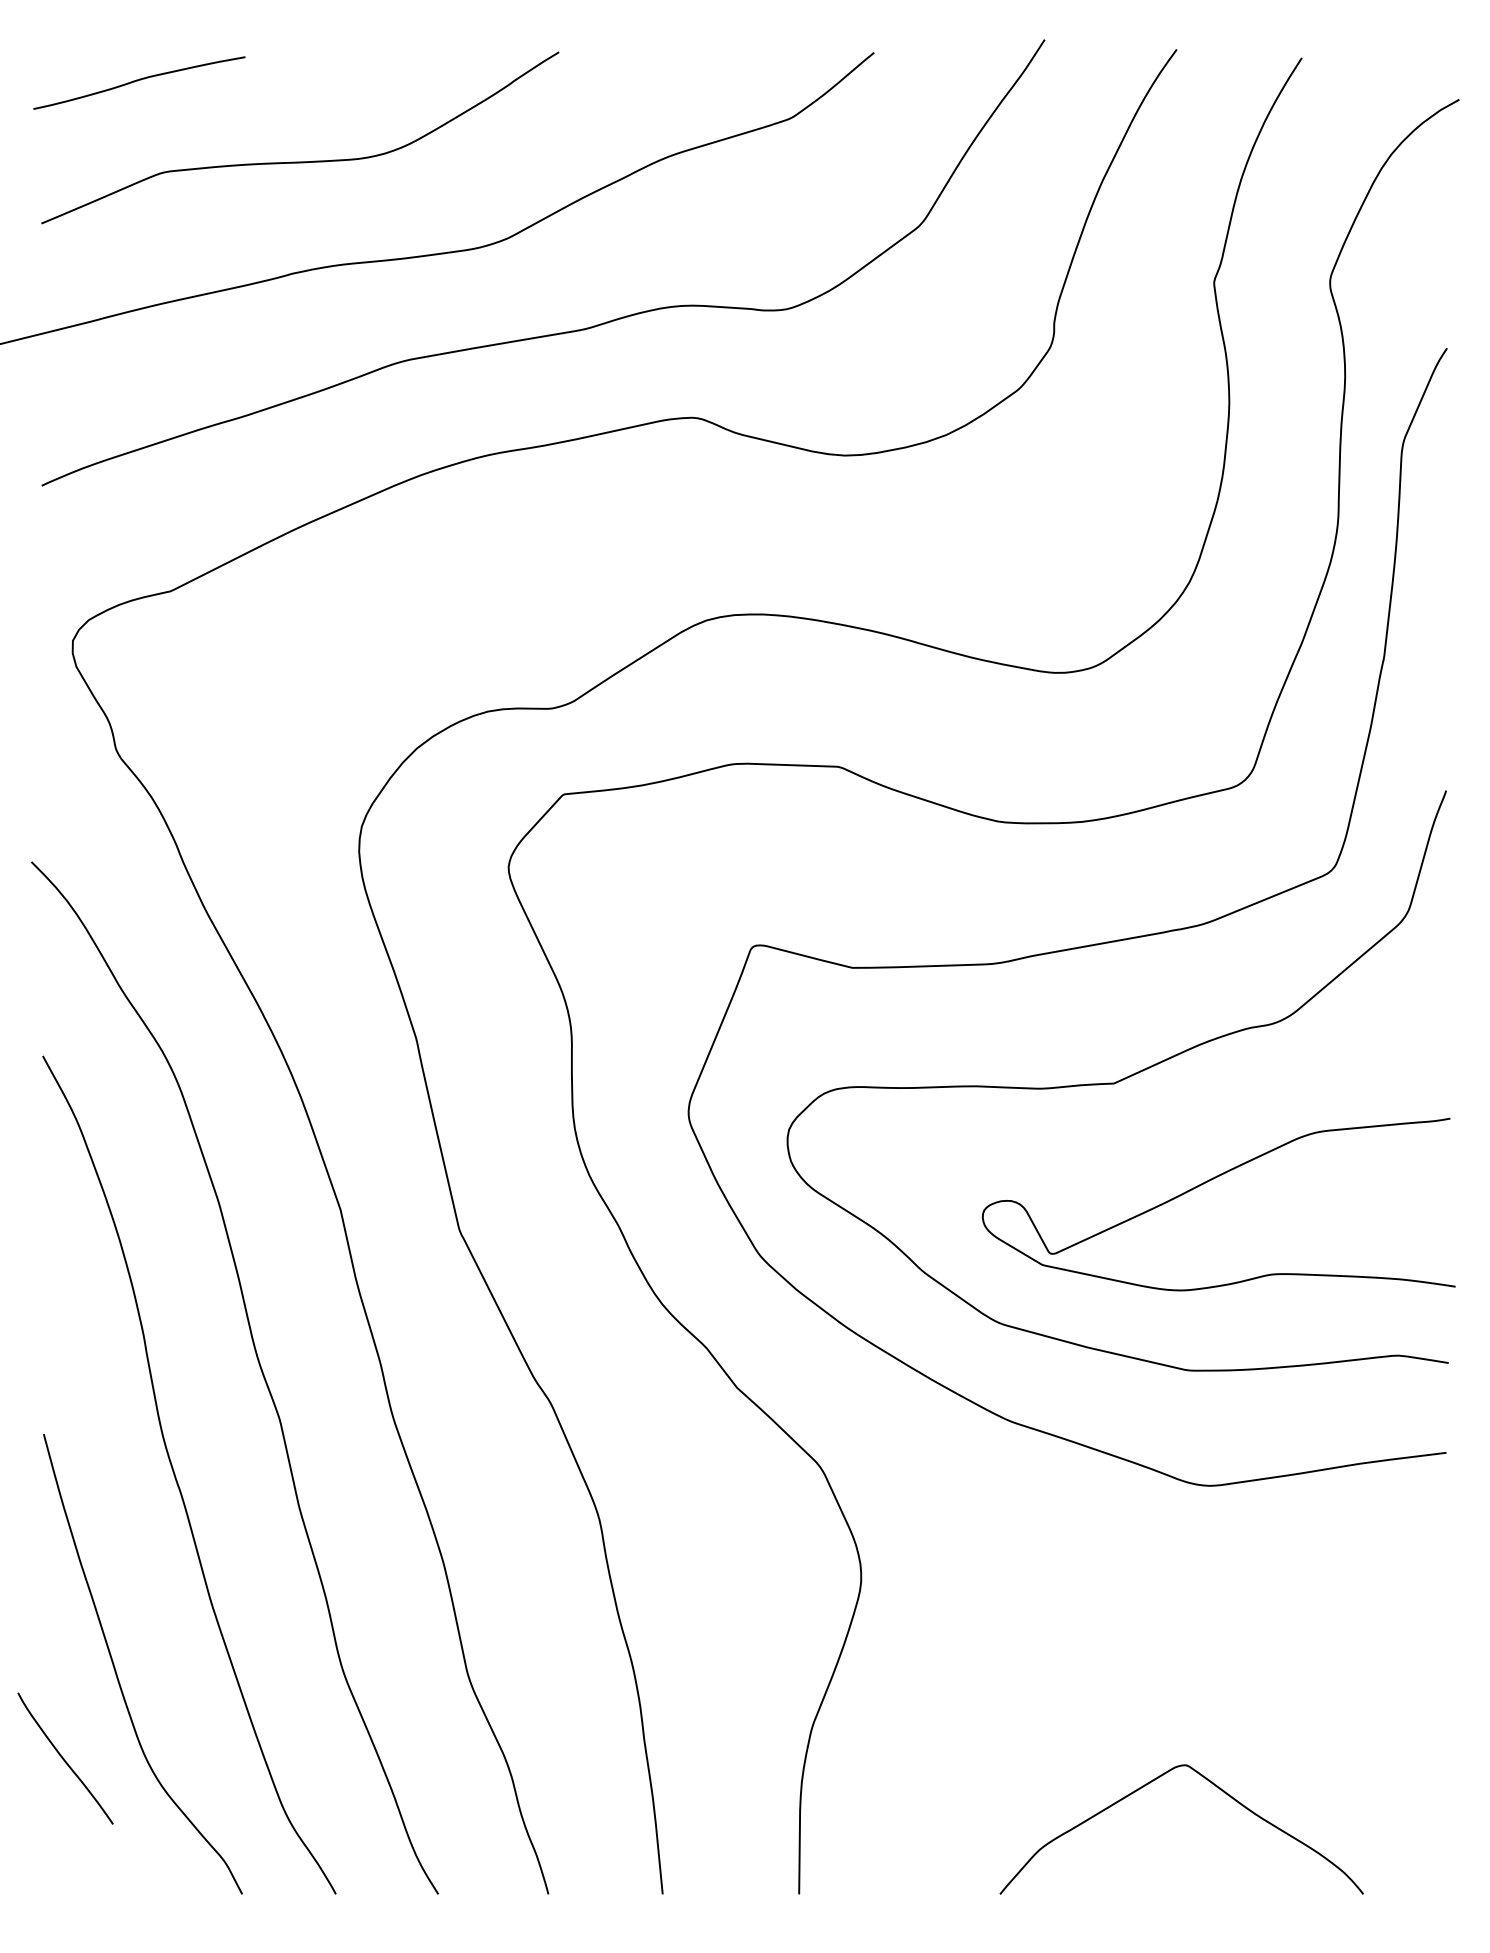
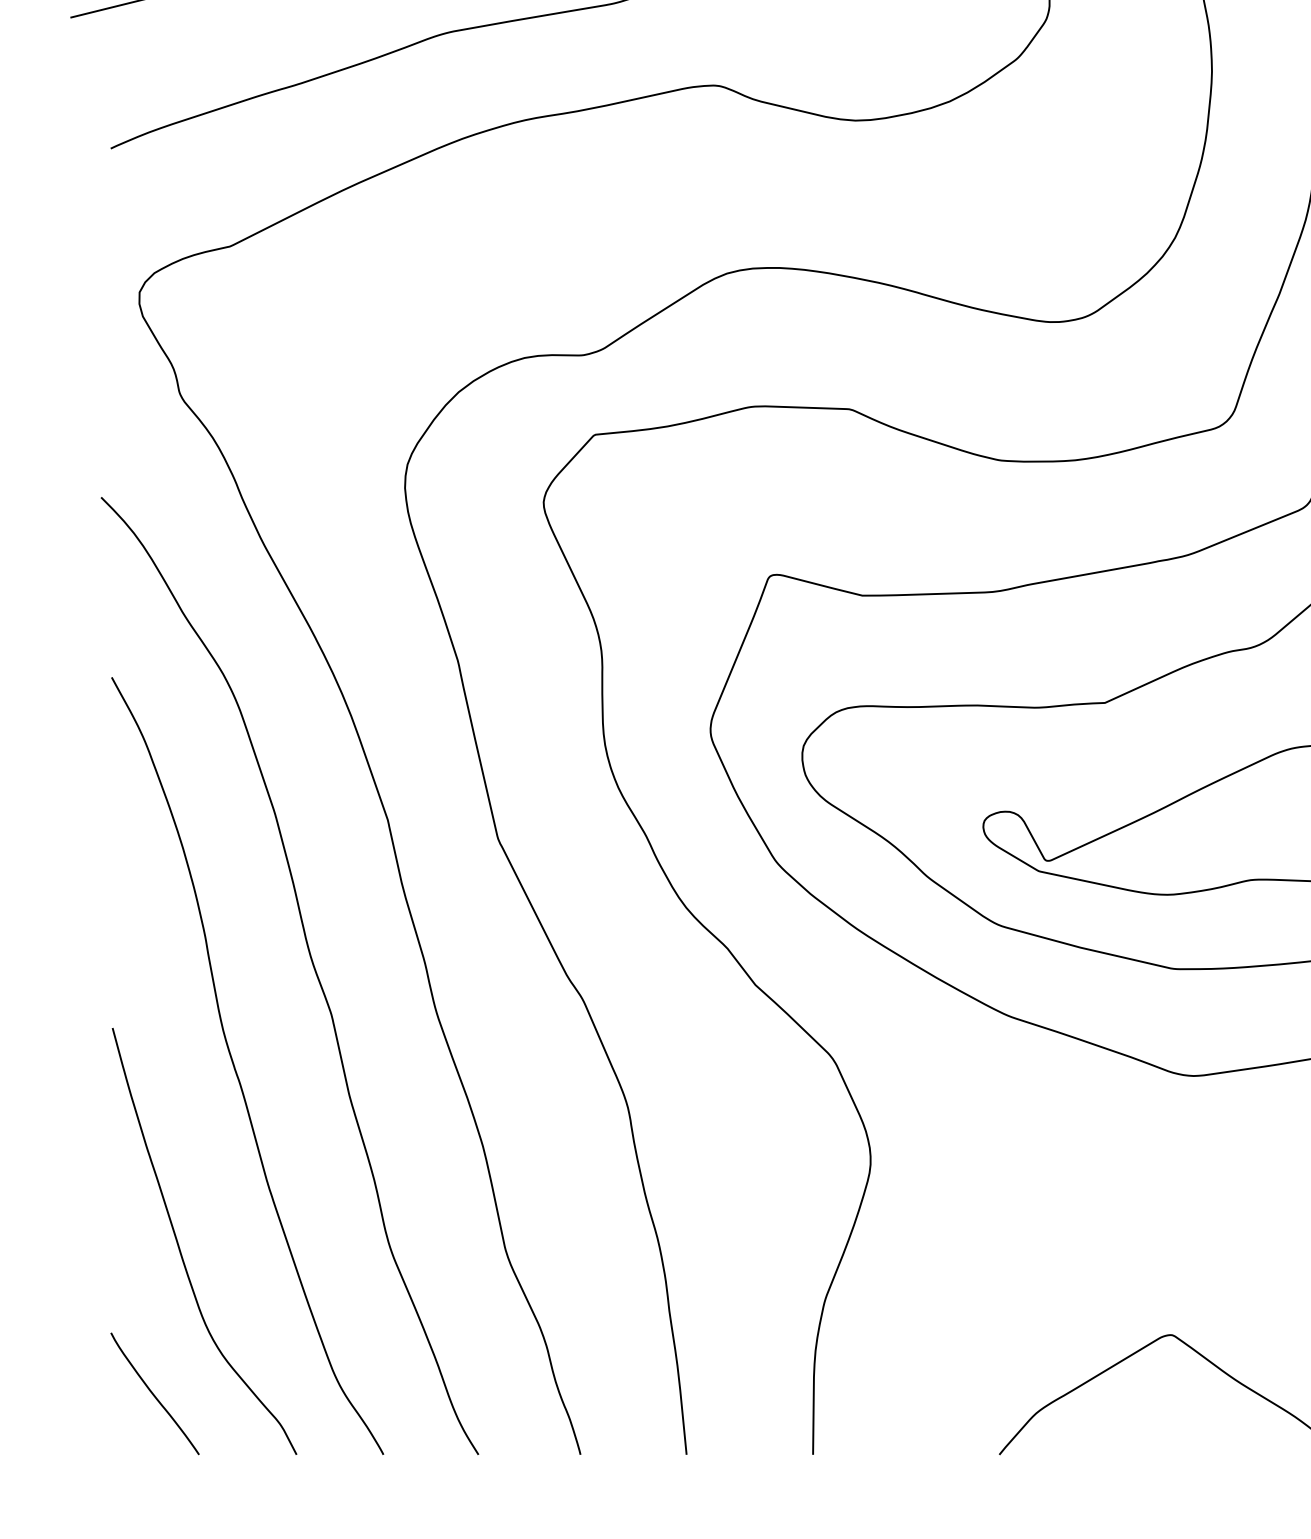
curve: (64, 1758) -> (154, 1393), moved

